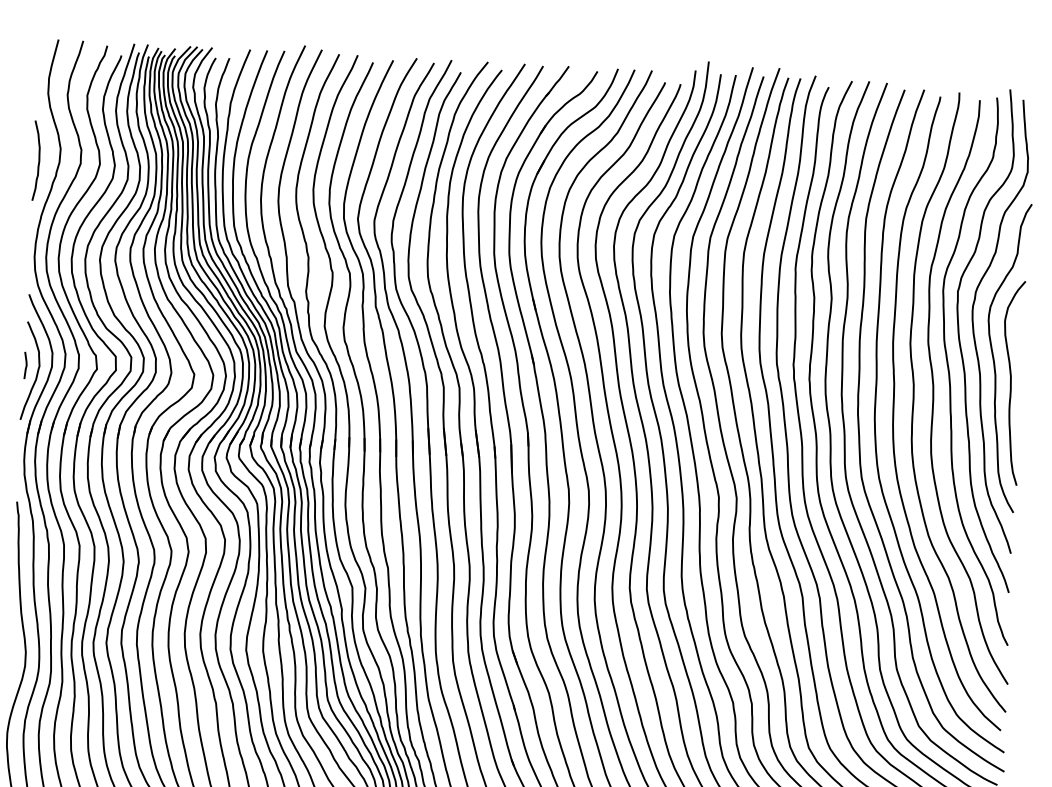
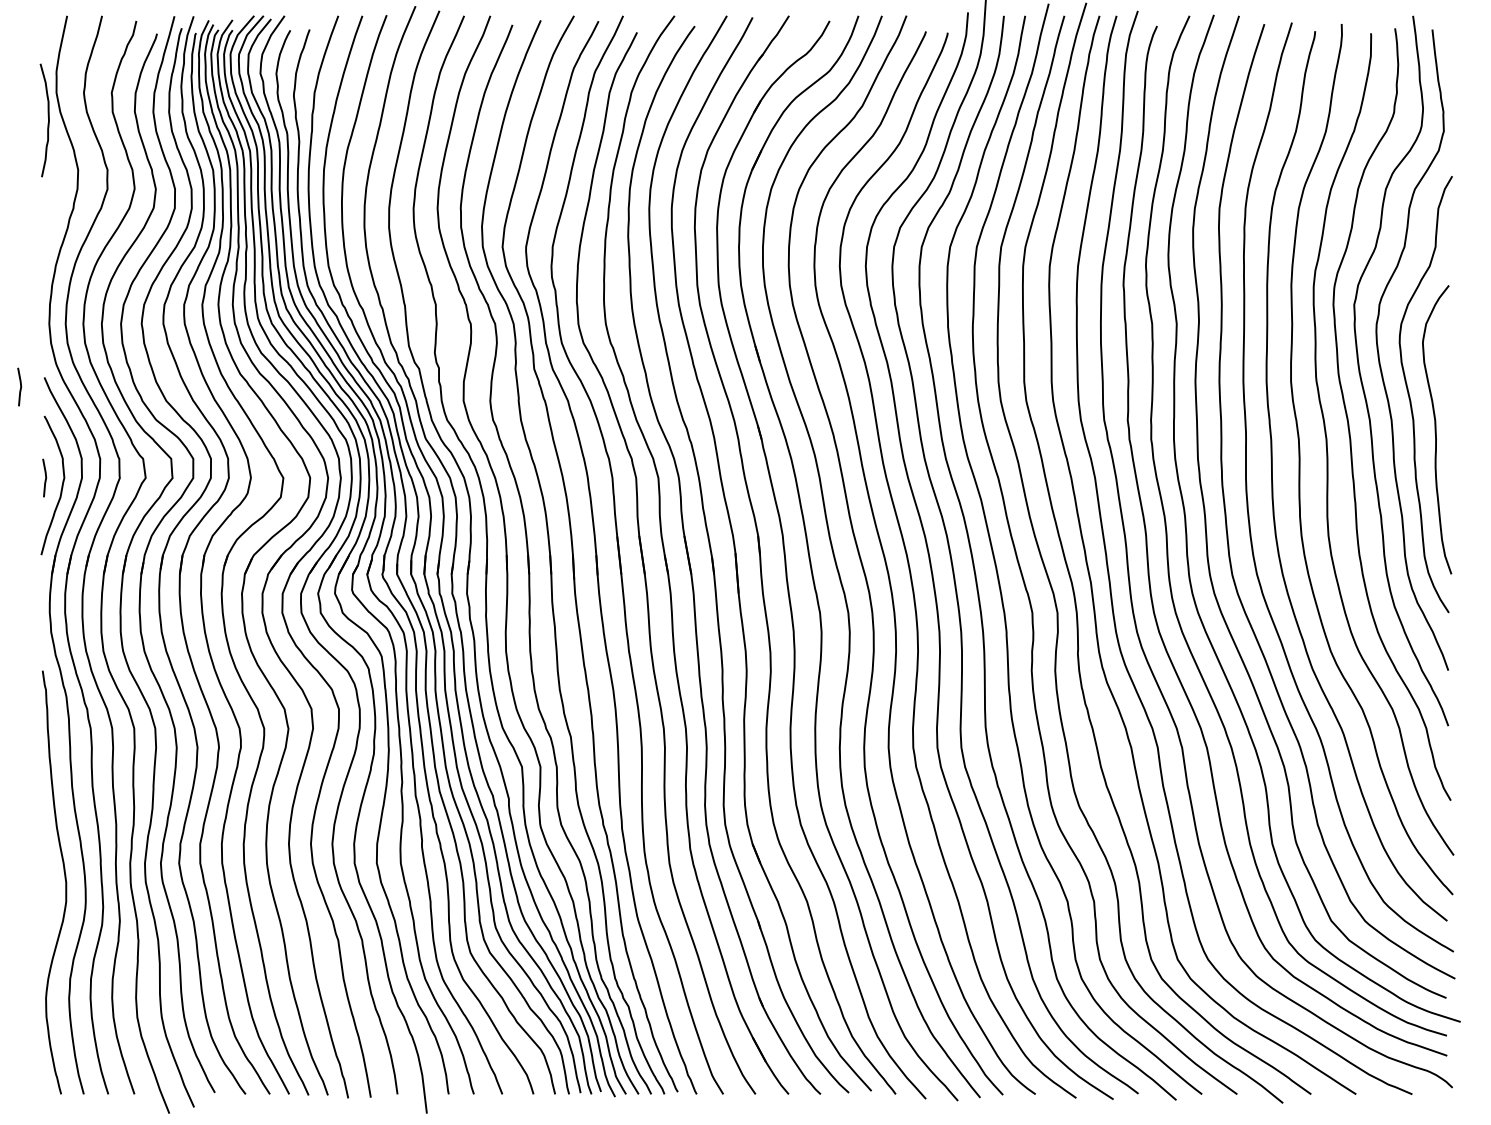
curve: (39, 160) -> (48, 120), moved
line: (11, 299) -> (20, 386), added

